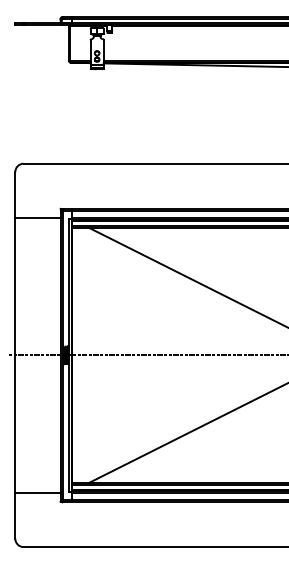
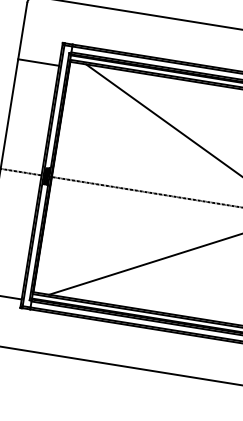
line: (37, 218) -> (38, 62), moved

